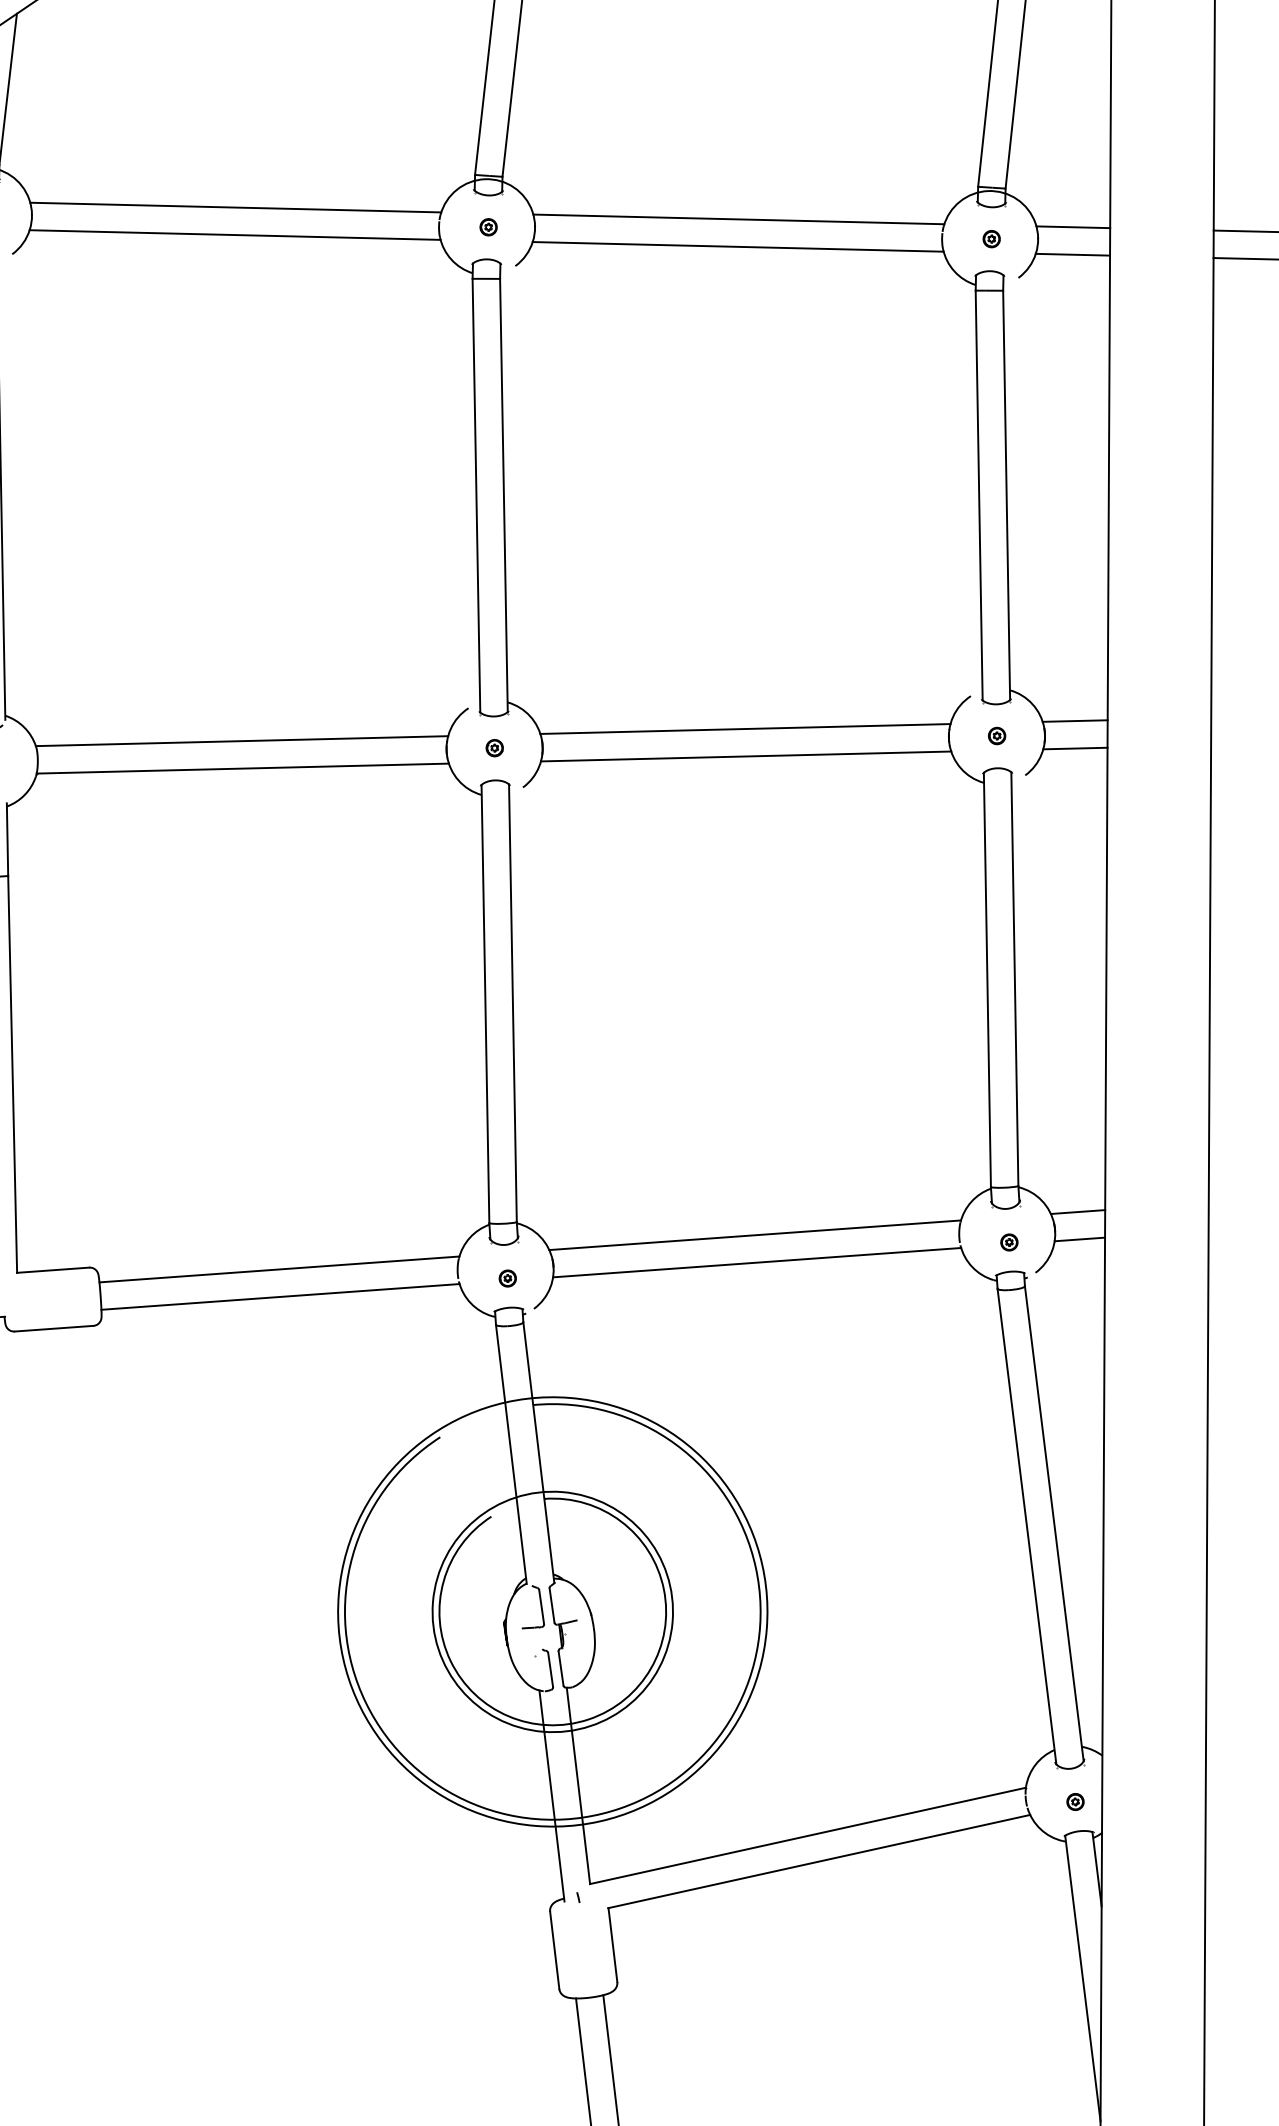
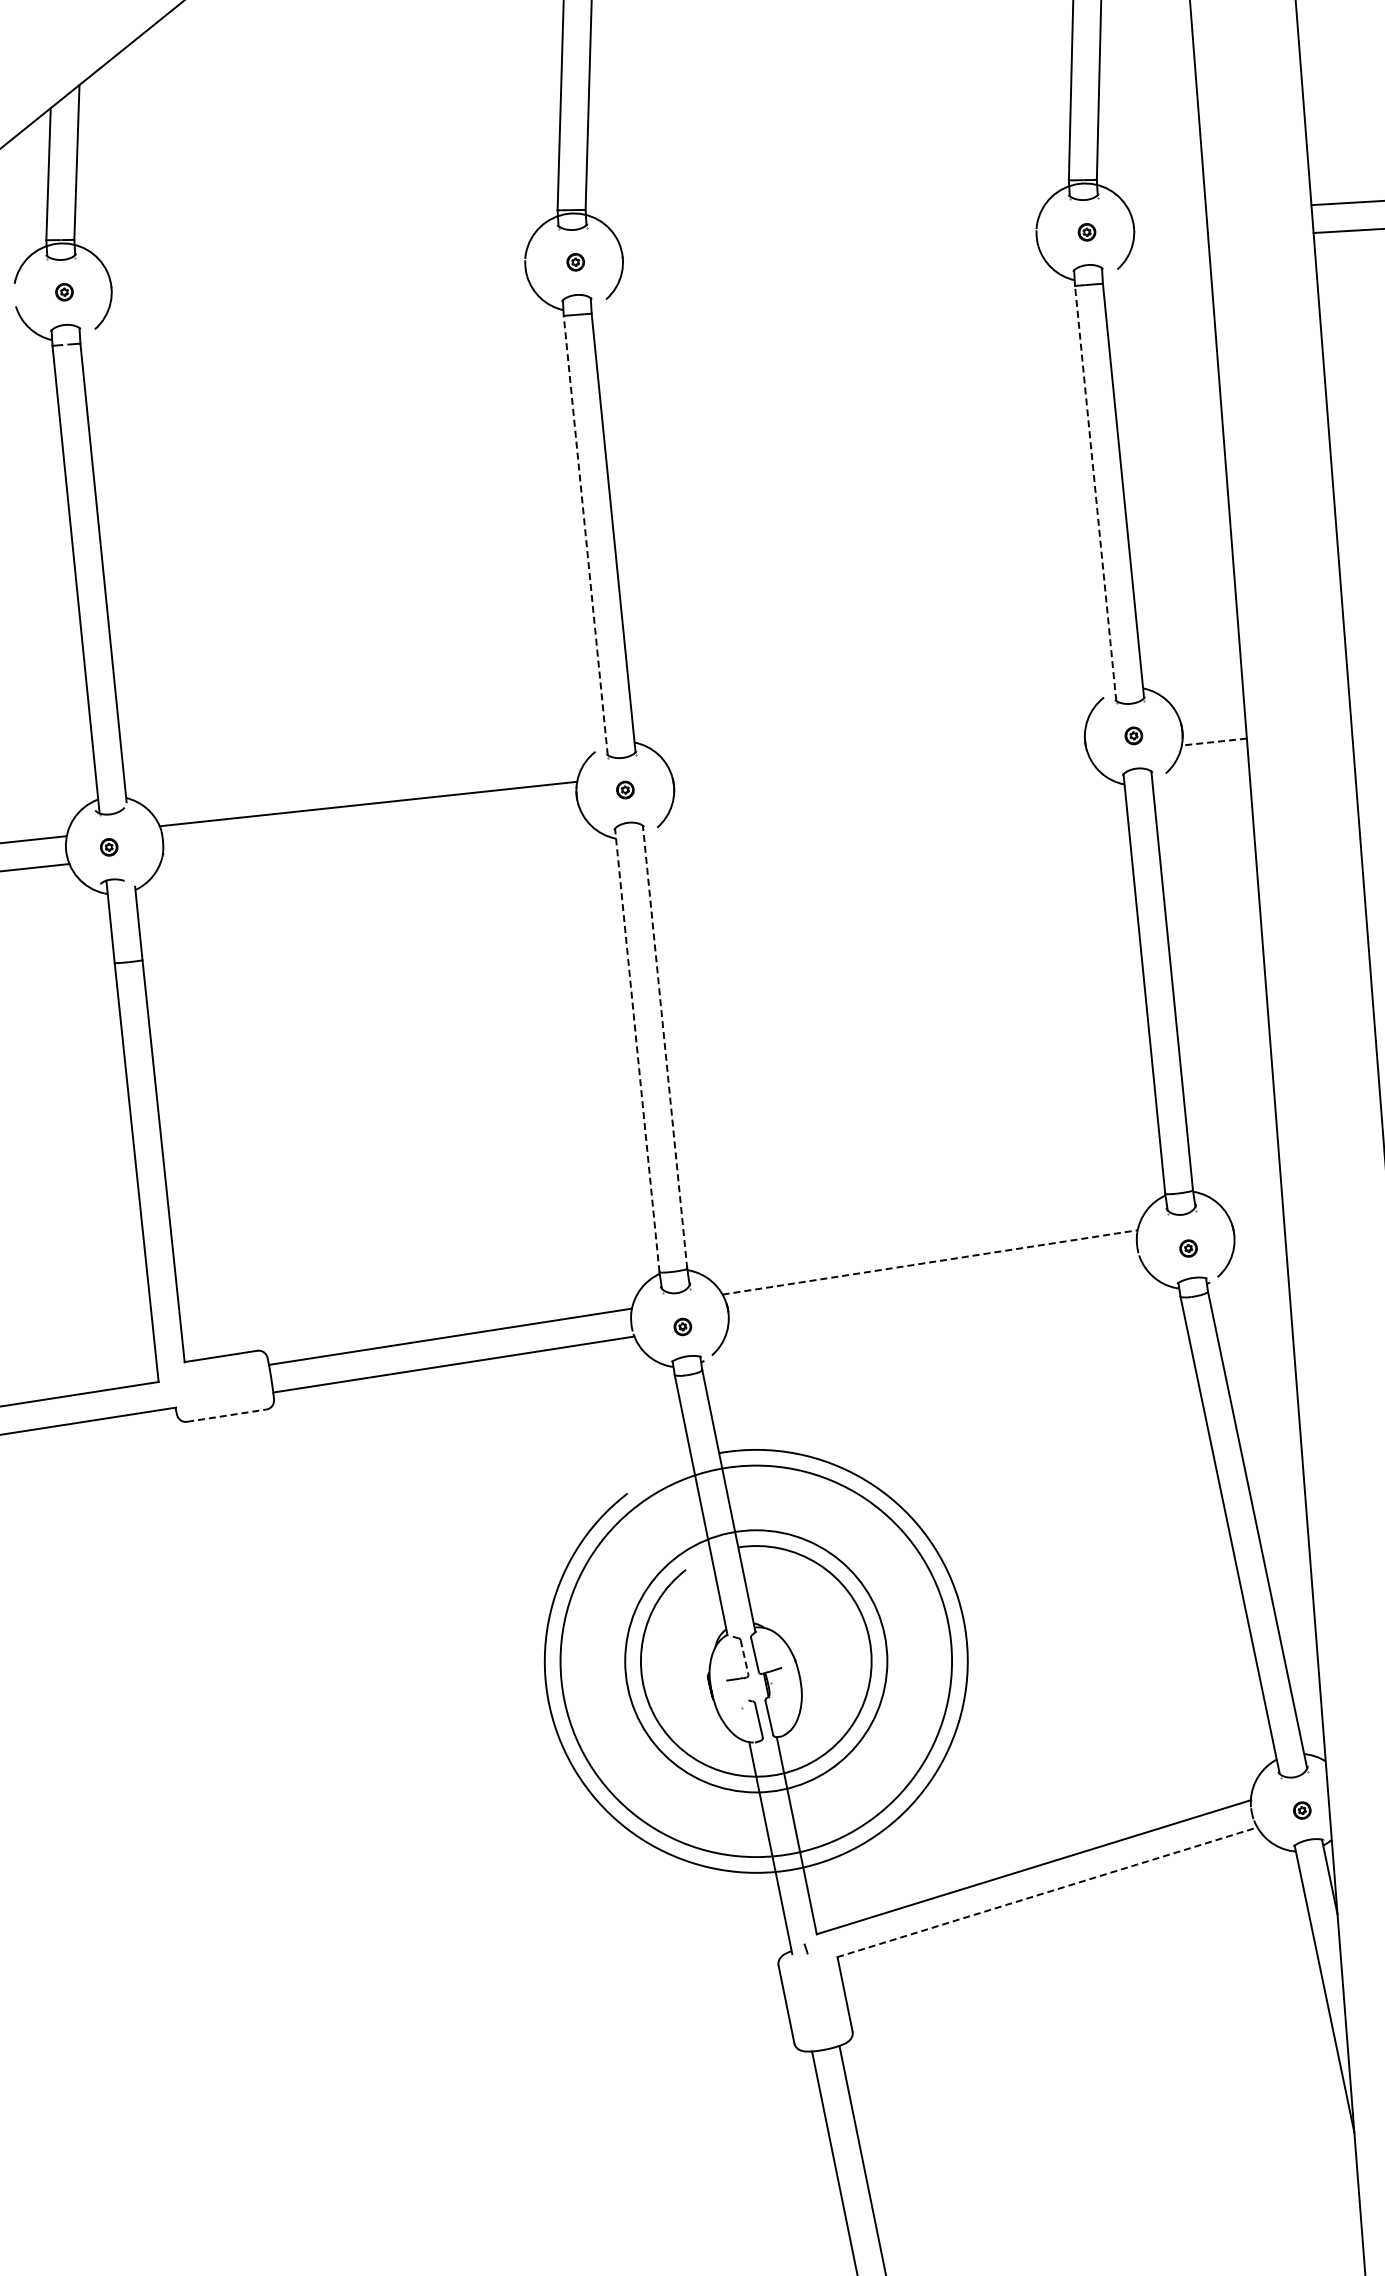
line: (235, 207) -> (317, 263), removed
line: (738, 219) -> (828, 233), removed
line: (1073, 227) -> (1168, 213), removed
line: (235, 235) -> (319, 291), removed
line: (738, 247) -> (830, 261), removed
line: (1072, 254) -> (1170, 241), removed
line: (476, 495) -> (585, 535), solid -> dashed
line: (979, 495) -> (1095, 493), solid -> dashed
line: (1074, 720) -> (1211, 713), removed
line: (744, 728) -> (877, 749), removed
line: (1075, 748) -> (1214, 742), solid -> dashed
line: (745, 756) -> (880, 777), removed
line: (242, 768) -> (371, 831), removed
line: (513, 1003) -> (665, 1047), solid -> dashed
line: (485, 1004) -> (637, 1050), solid -> dashed
line: (1077, 1211) -> (1255, 1211), removed
line: (755, 1235) -> (930, 1262), solid -> dashed
line: (1079, 1239) -> (1259, 1239), removed
line: (757, 1262) -> (934, 1289), removed
line: (54, 1328) -> (227, 1415), solid -> dashed
line: (541, 1607) -> (744, 1657), solid -> dashed
circle: (552, 1611) -> (755, 1660), size x0.6
circle: (552, 1612) -> (755, 1661), size x1.6
line: (819, 1861) -> (1047, 1892), solid -> dashed

